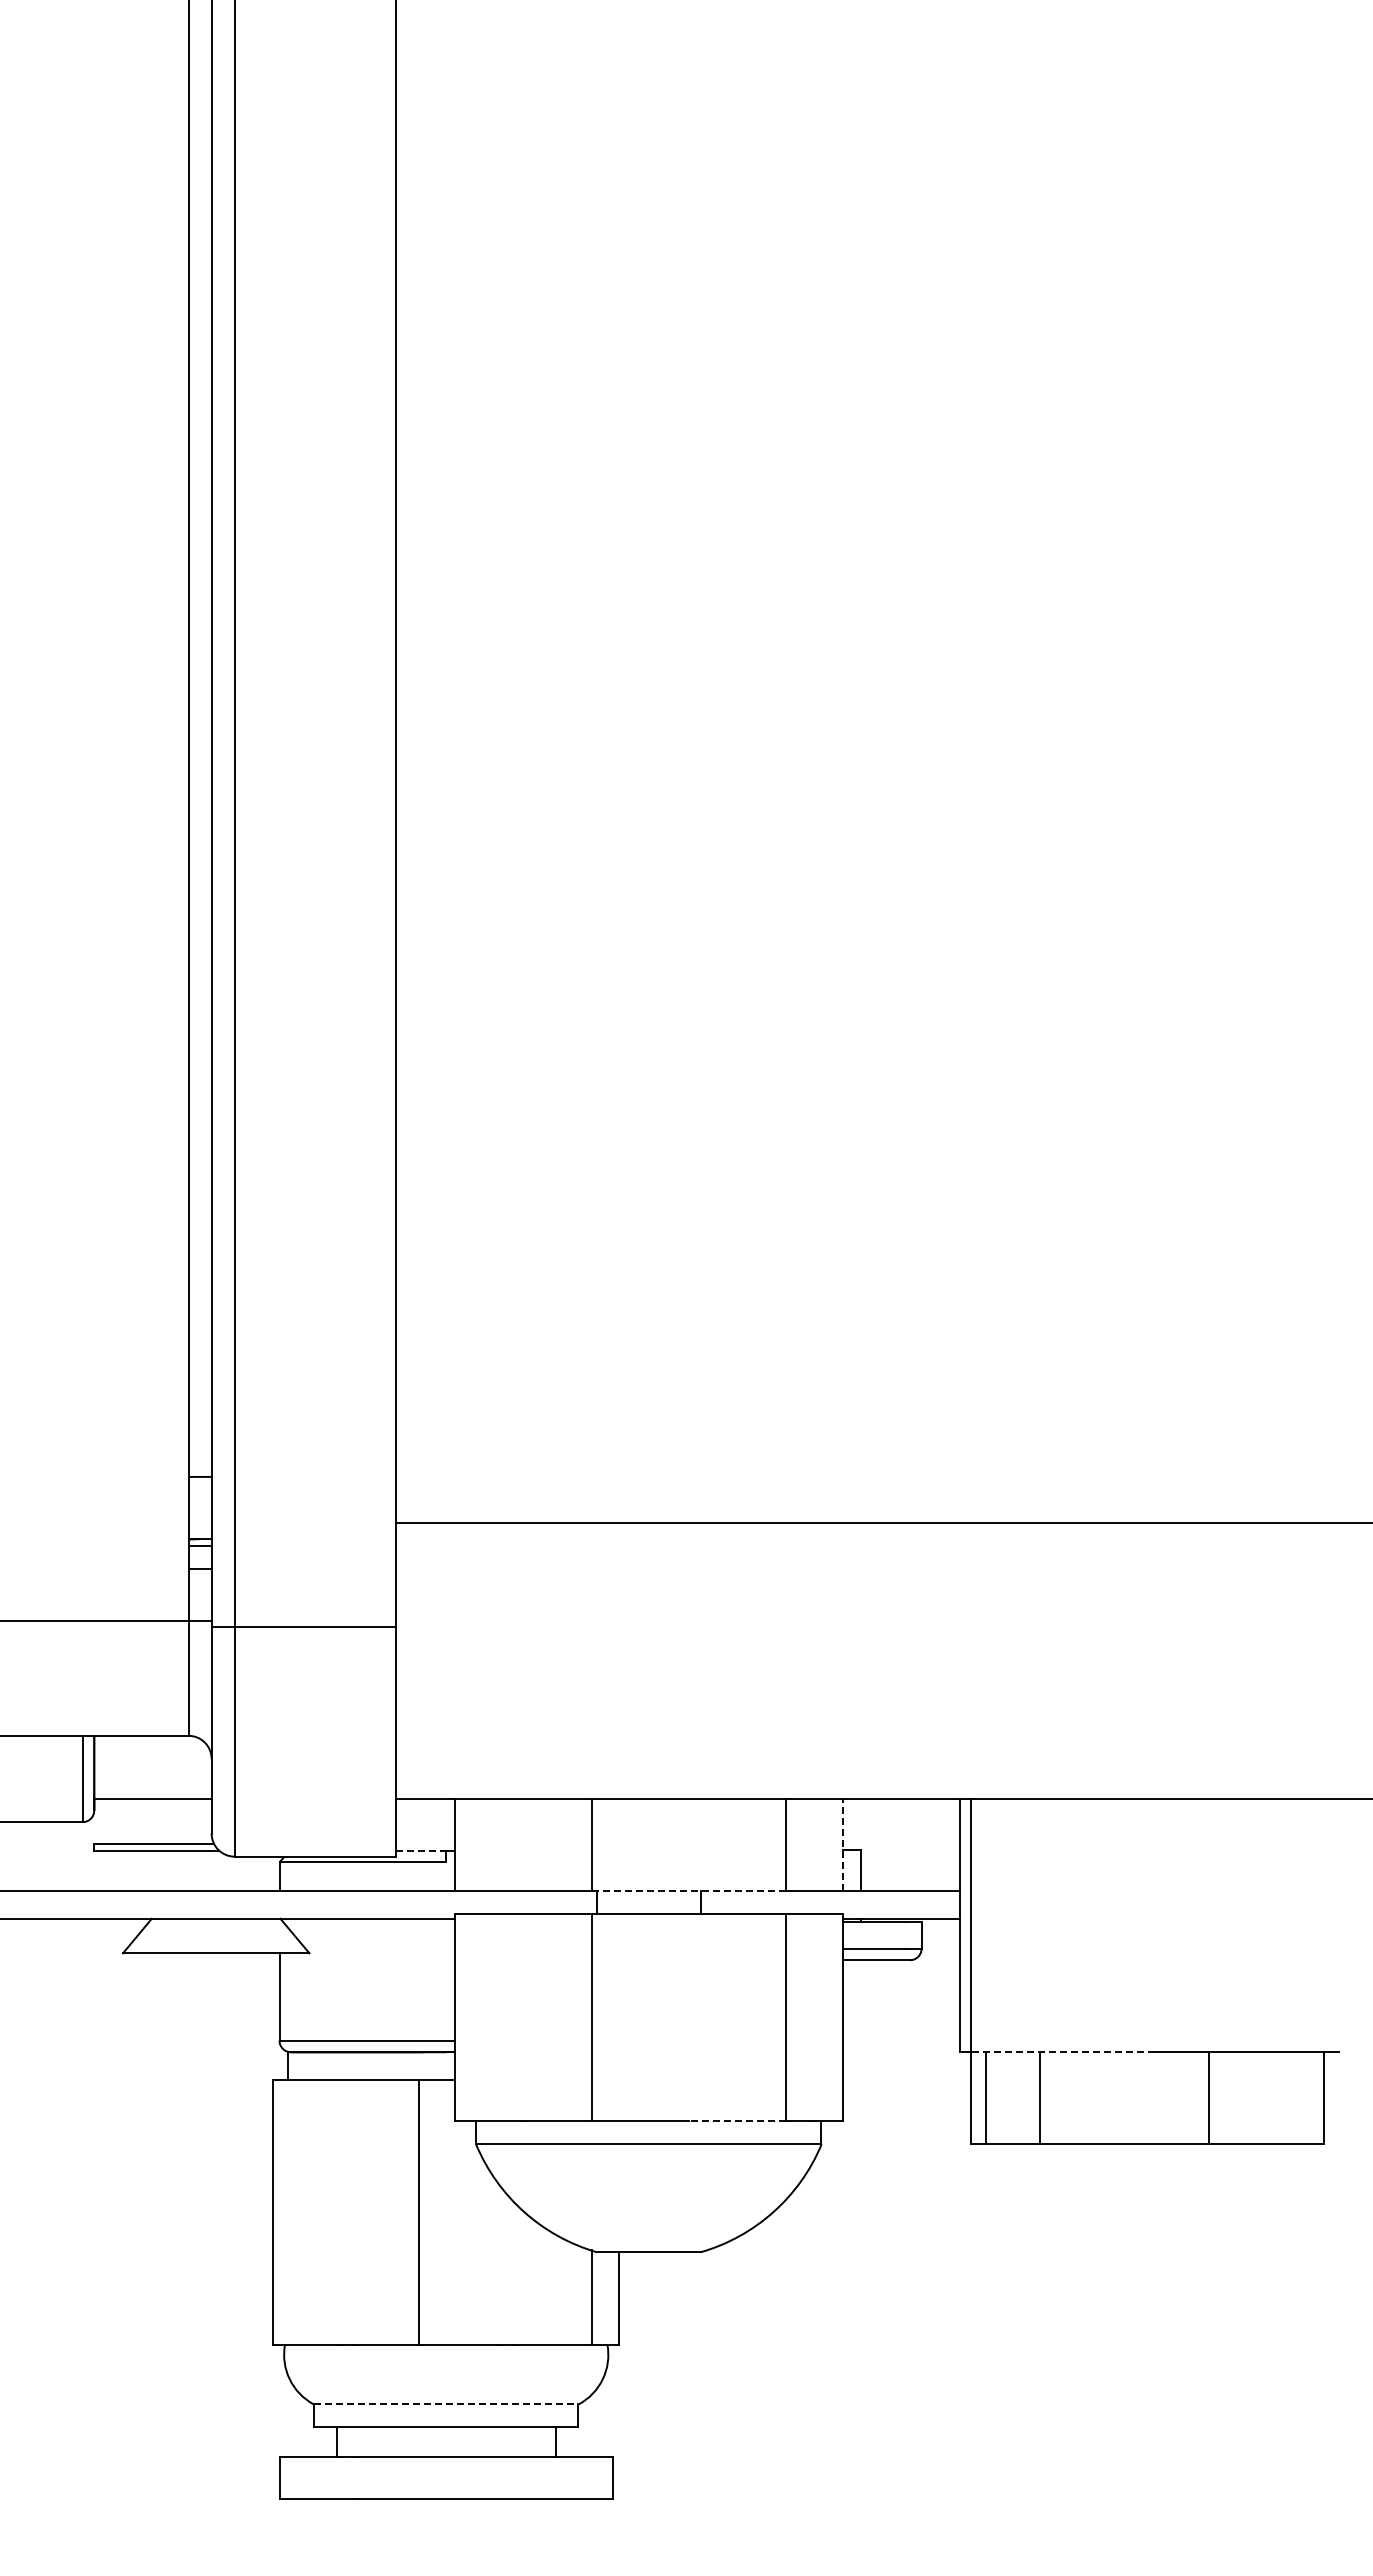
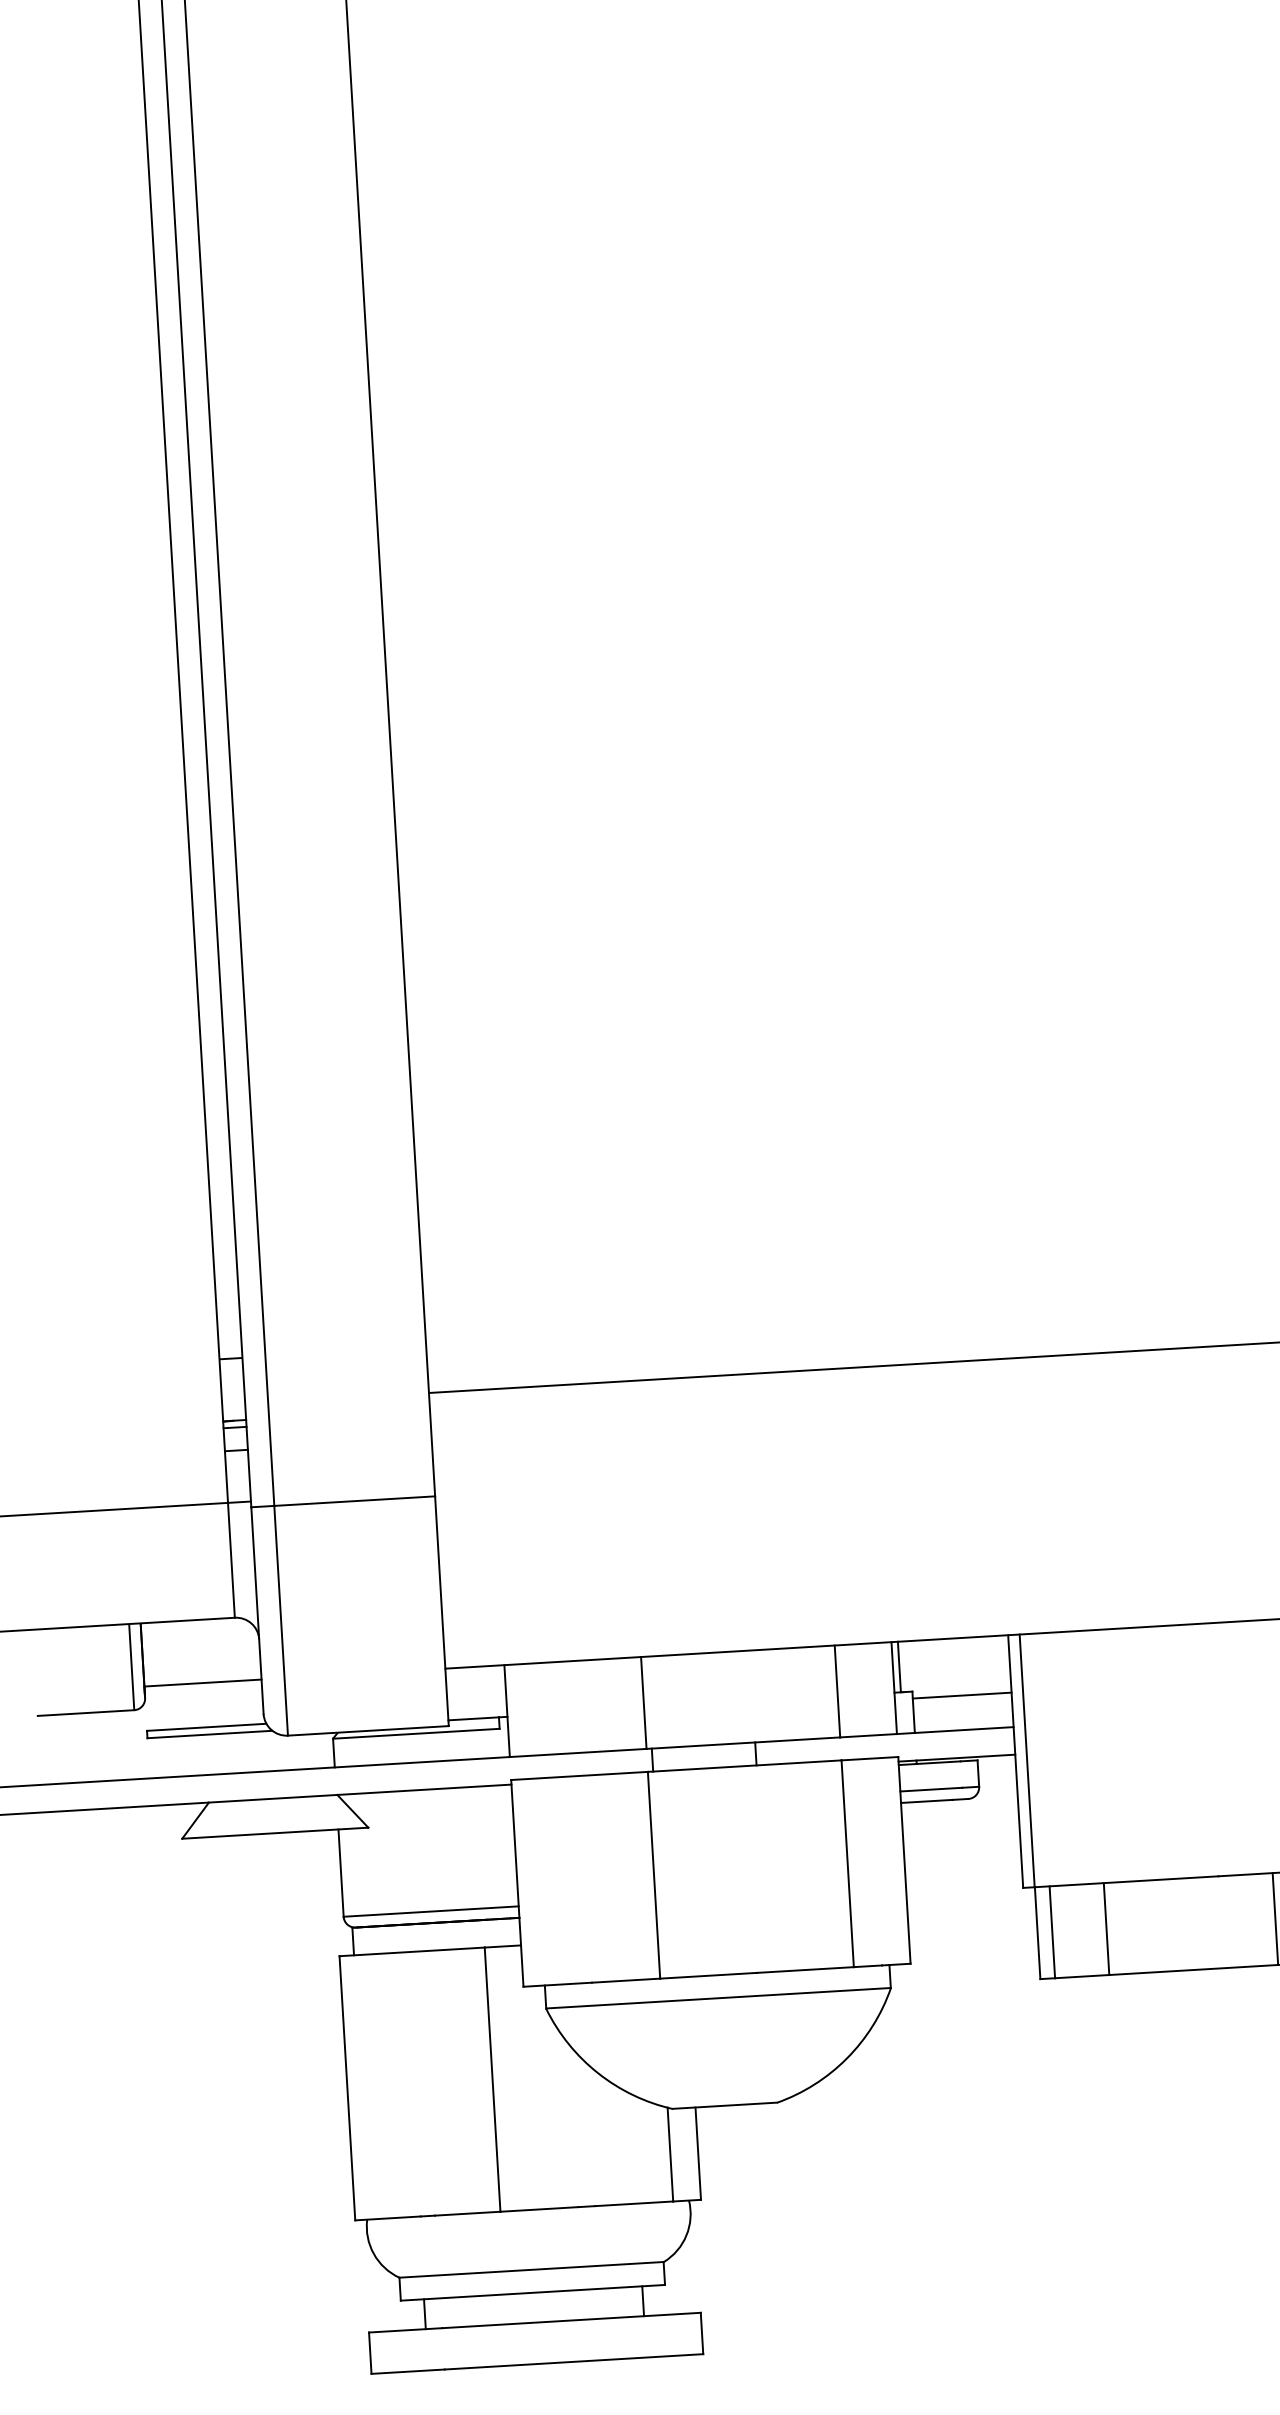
line: (849, 1824) -> (899, 1667), added
line: (842, 1844) -> (894, 1687), dashed -> solid
line: (421, 1850) -> (474, 1718), dashed -> solid
line: (909, 1856) -> (961, 1695), added
line: (688, 1891) -> (743, 1743), dashed -> solid
line: (1062, 2052) -> (1125, 1882), dashed -> solid
line: (736, 2121) -> (804, 1970), dashed -> solid
line: (446, 2404) -> (531, 2269), dashed -> solid

